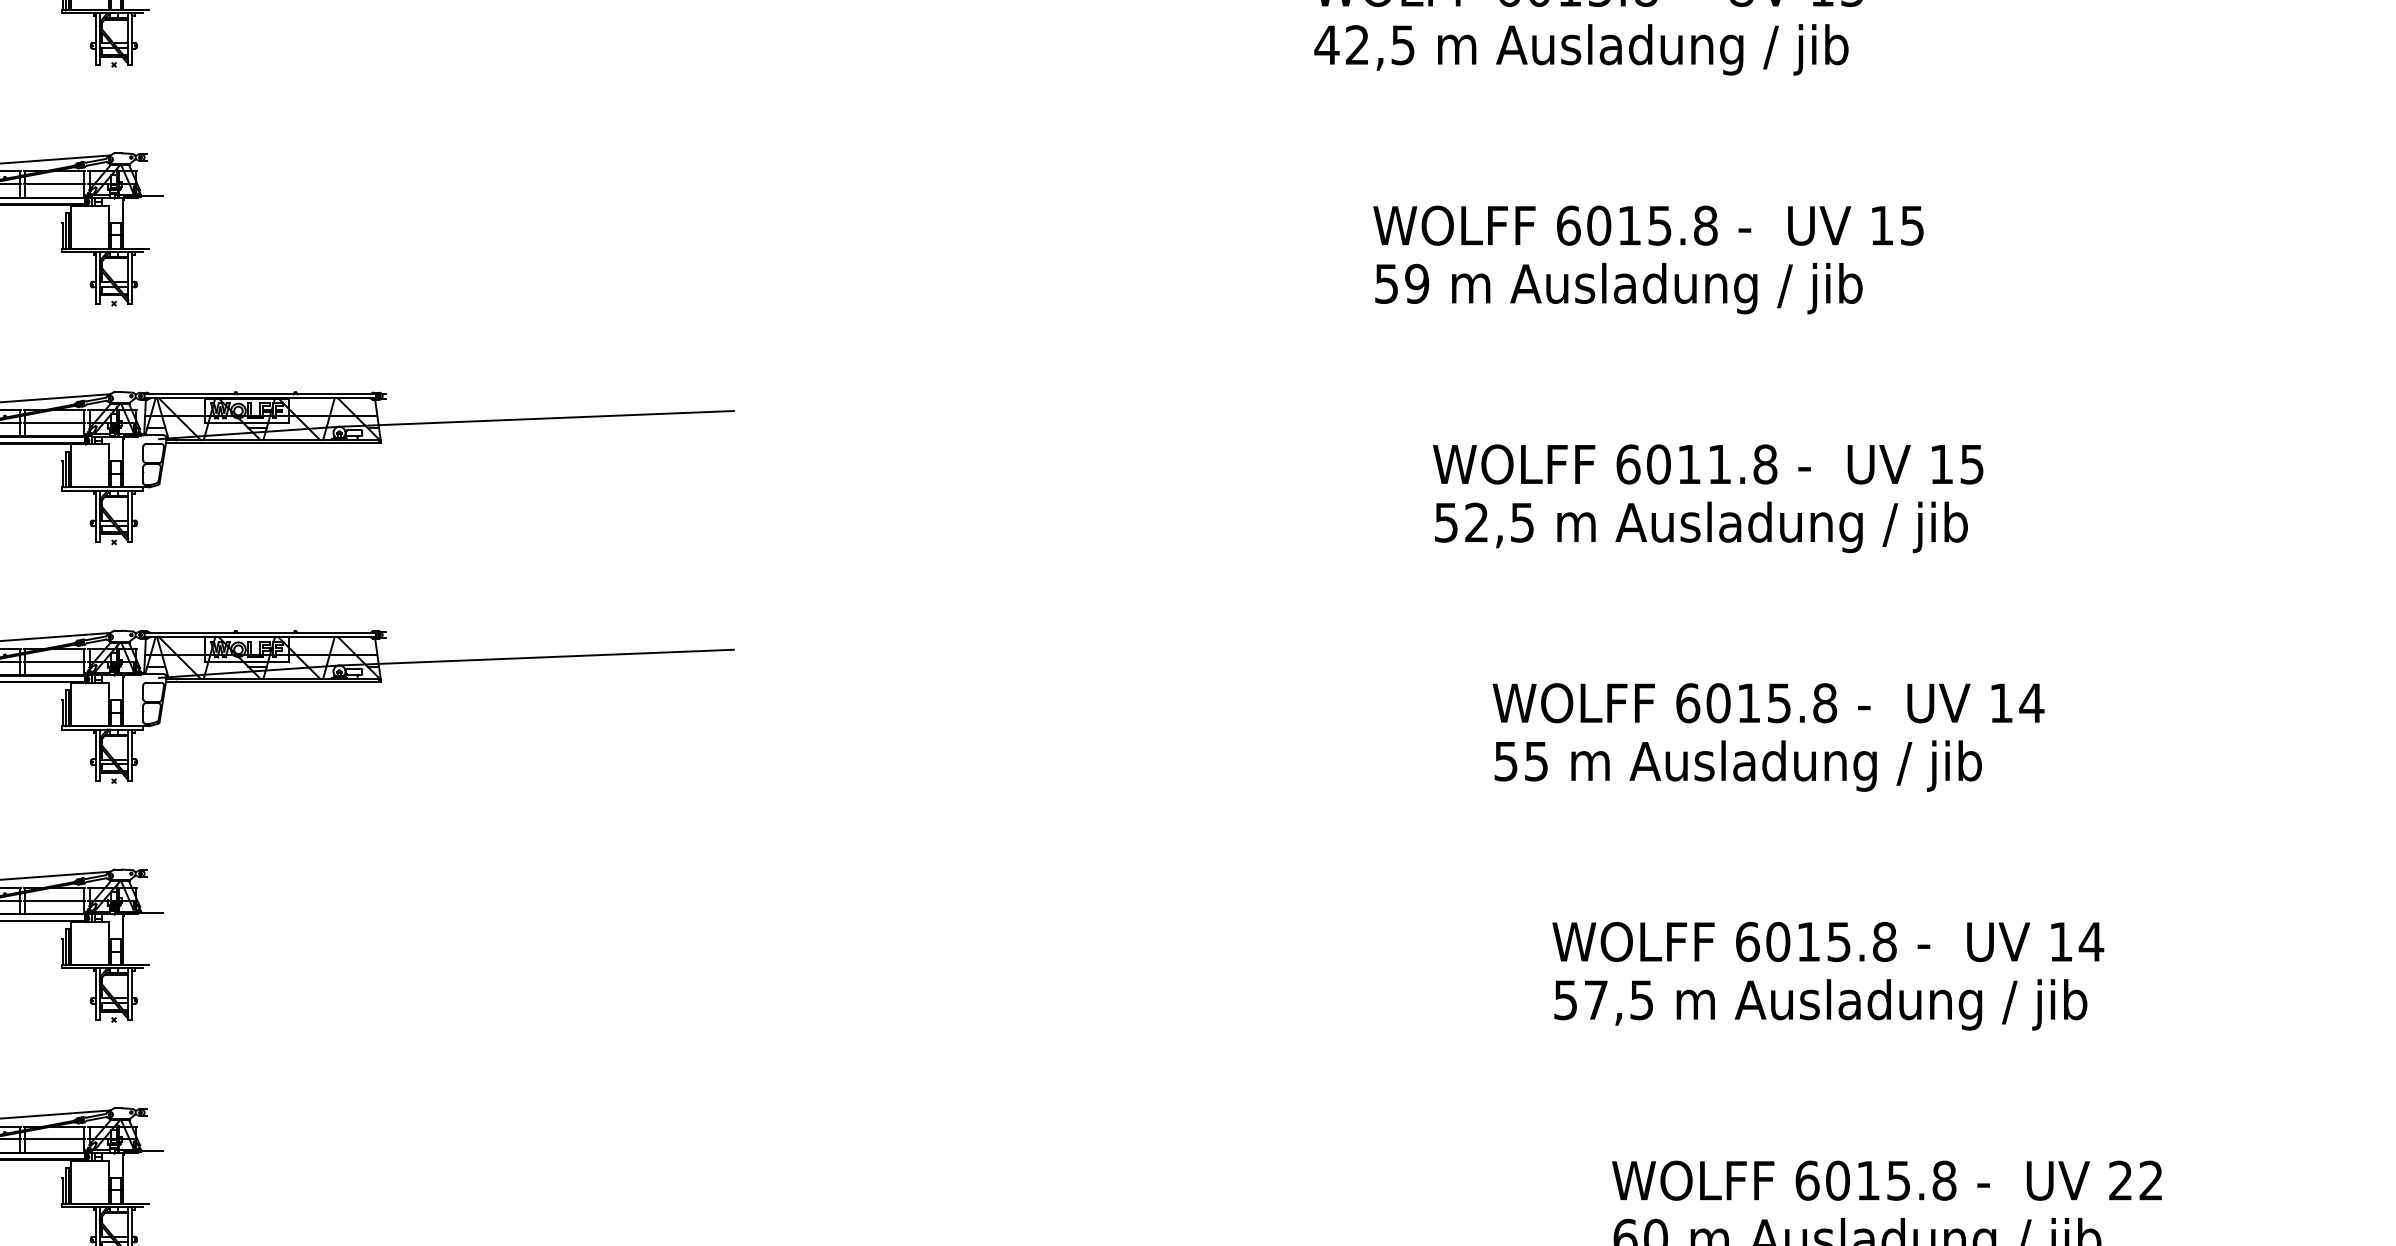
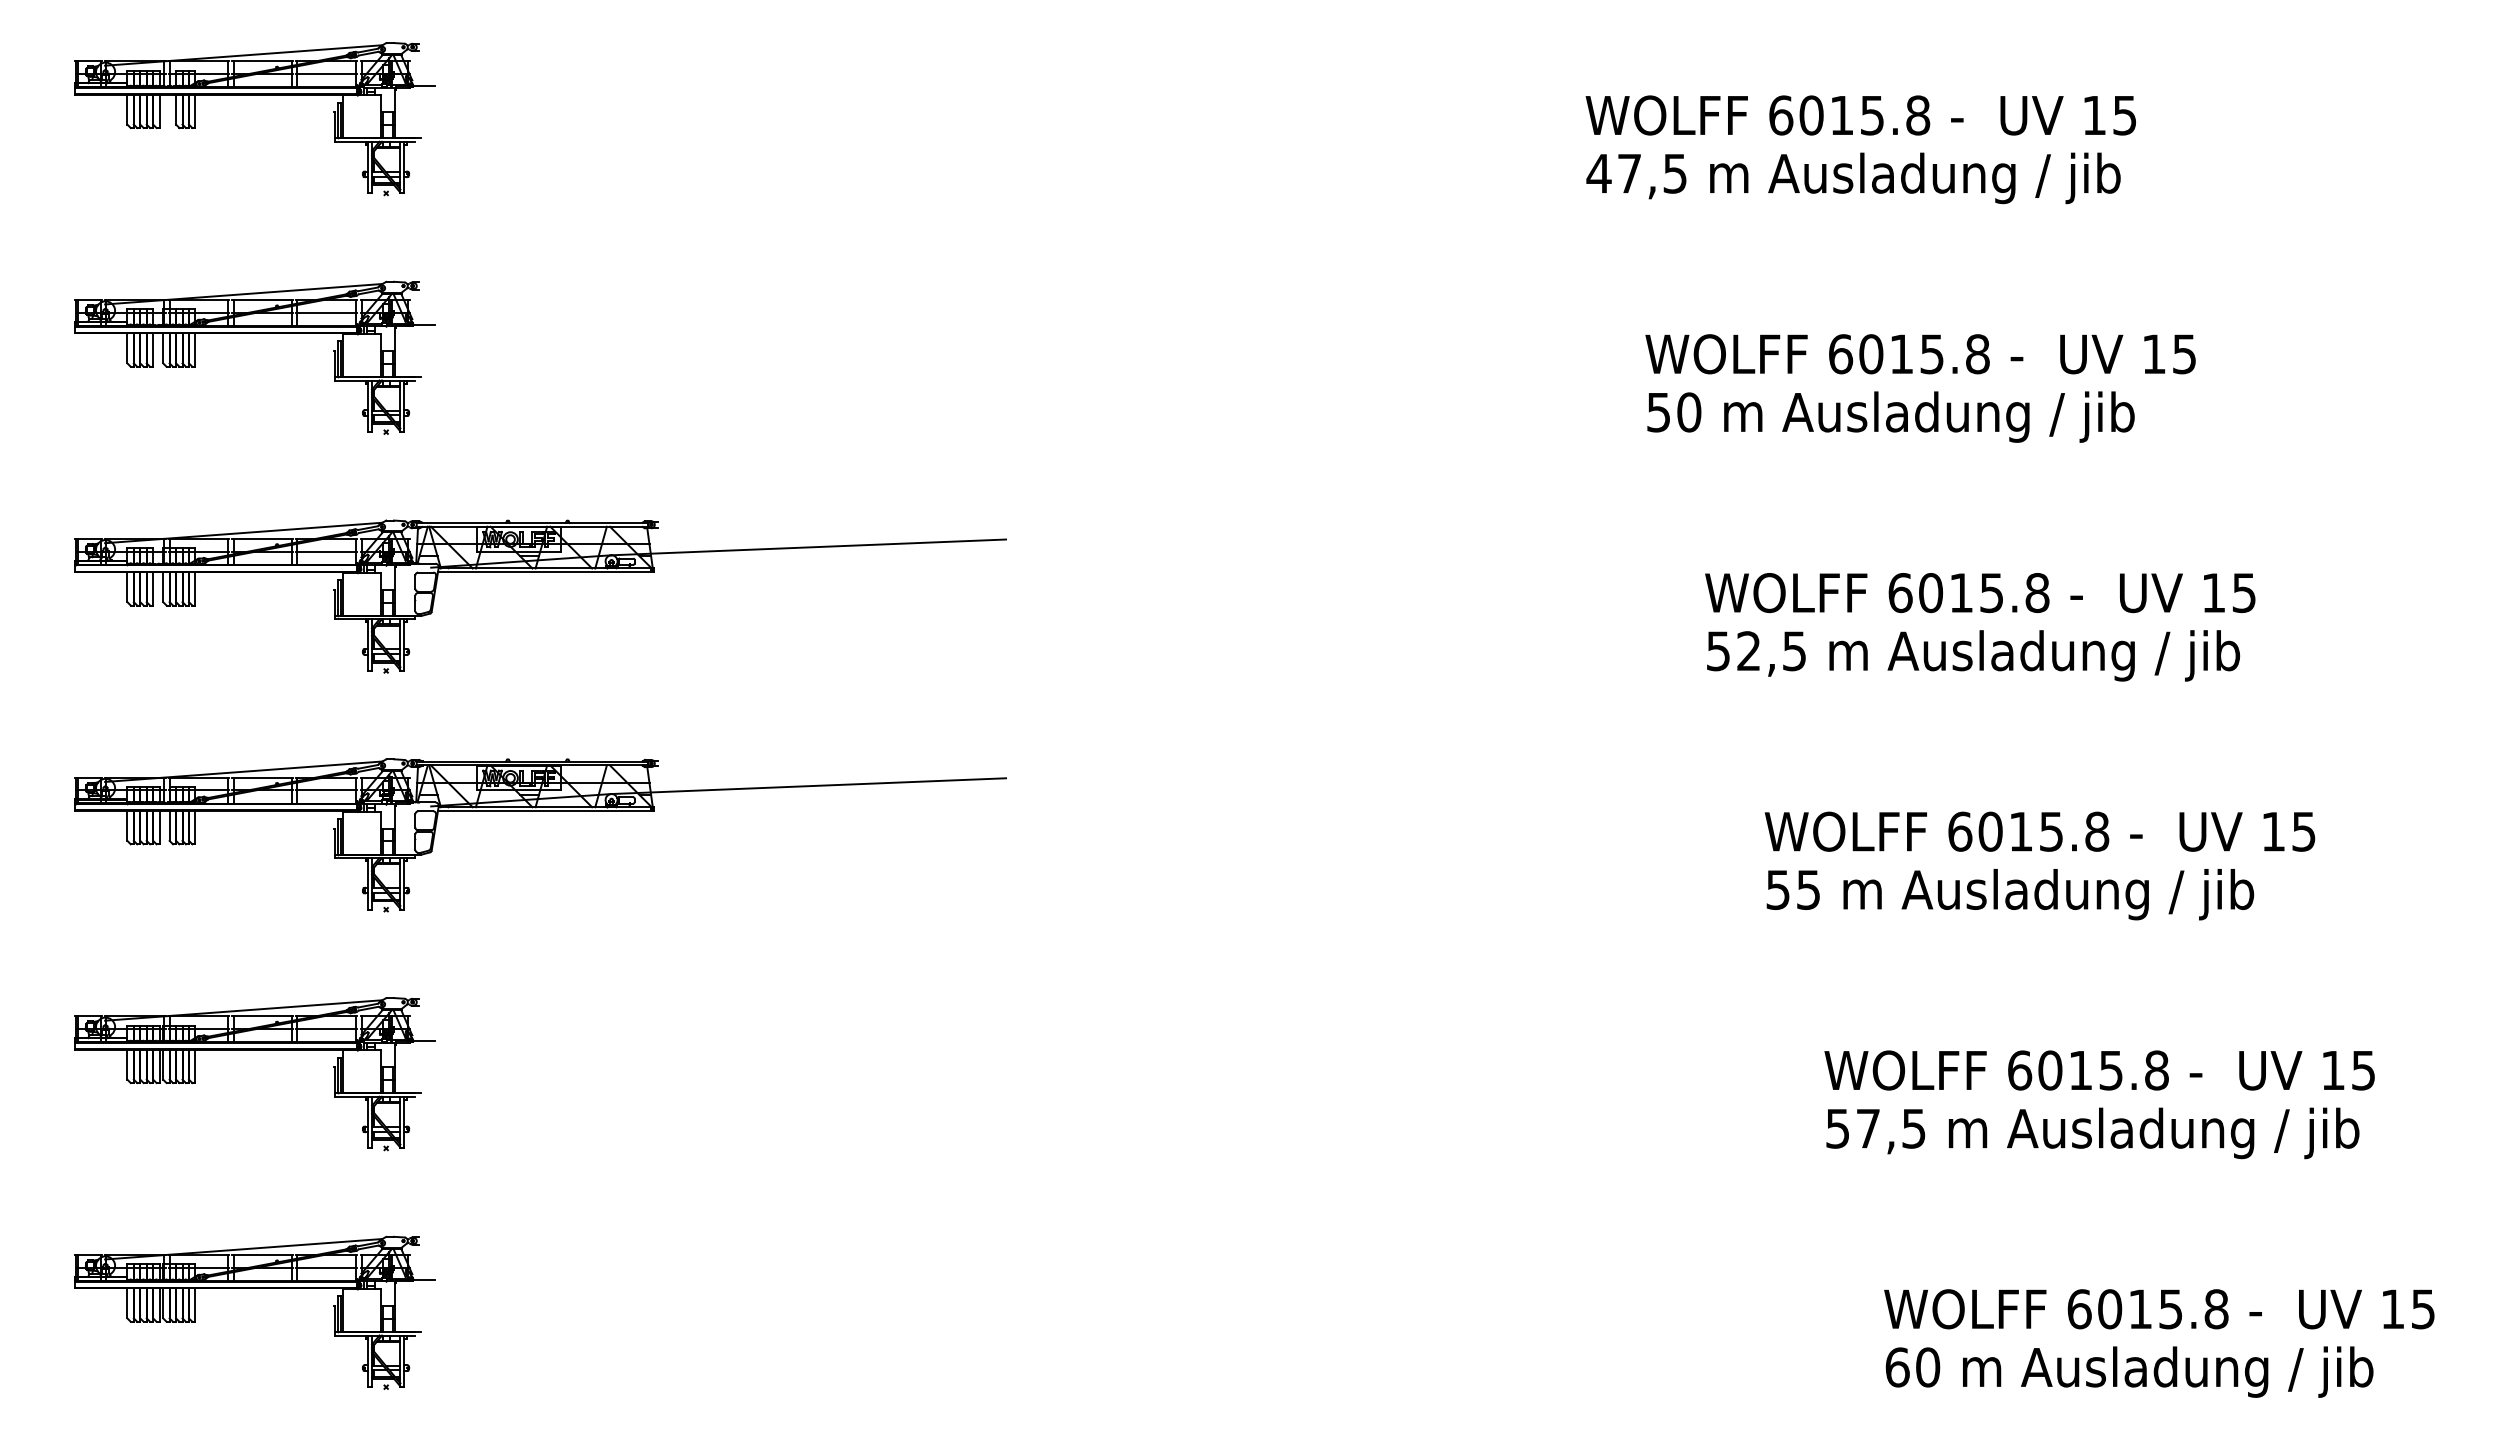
text: (1357, 44) -> (1629, 173), 42,5 -> 47,5
text: (1417, 283) -> (1689, 412), 59 -> 50
text: (1719, 464) -> (1991, 593), 6011.8 -> 6015.8
text: (2031, 702) -> (2303, 831), 14 -> 15
text: (2091, 941) -> (2363, 1070), 14 -> 15
text: (2135, 1180) -> (2407, 1309), 22 -> 15

